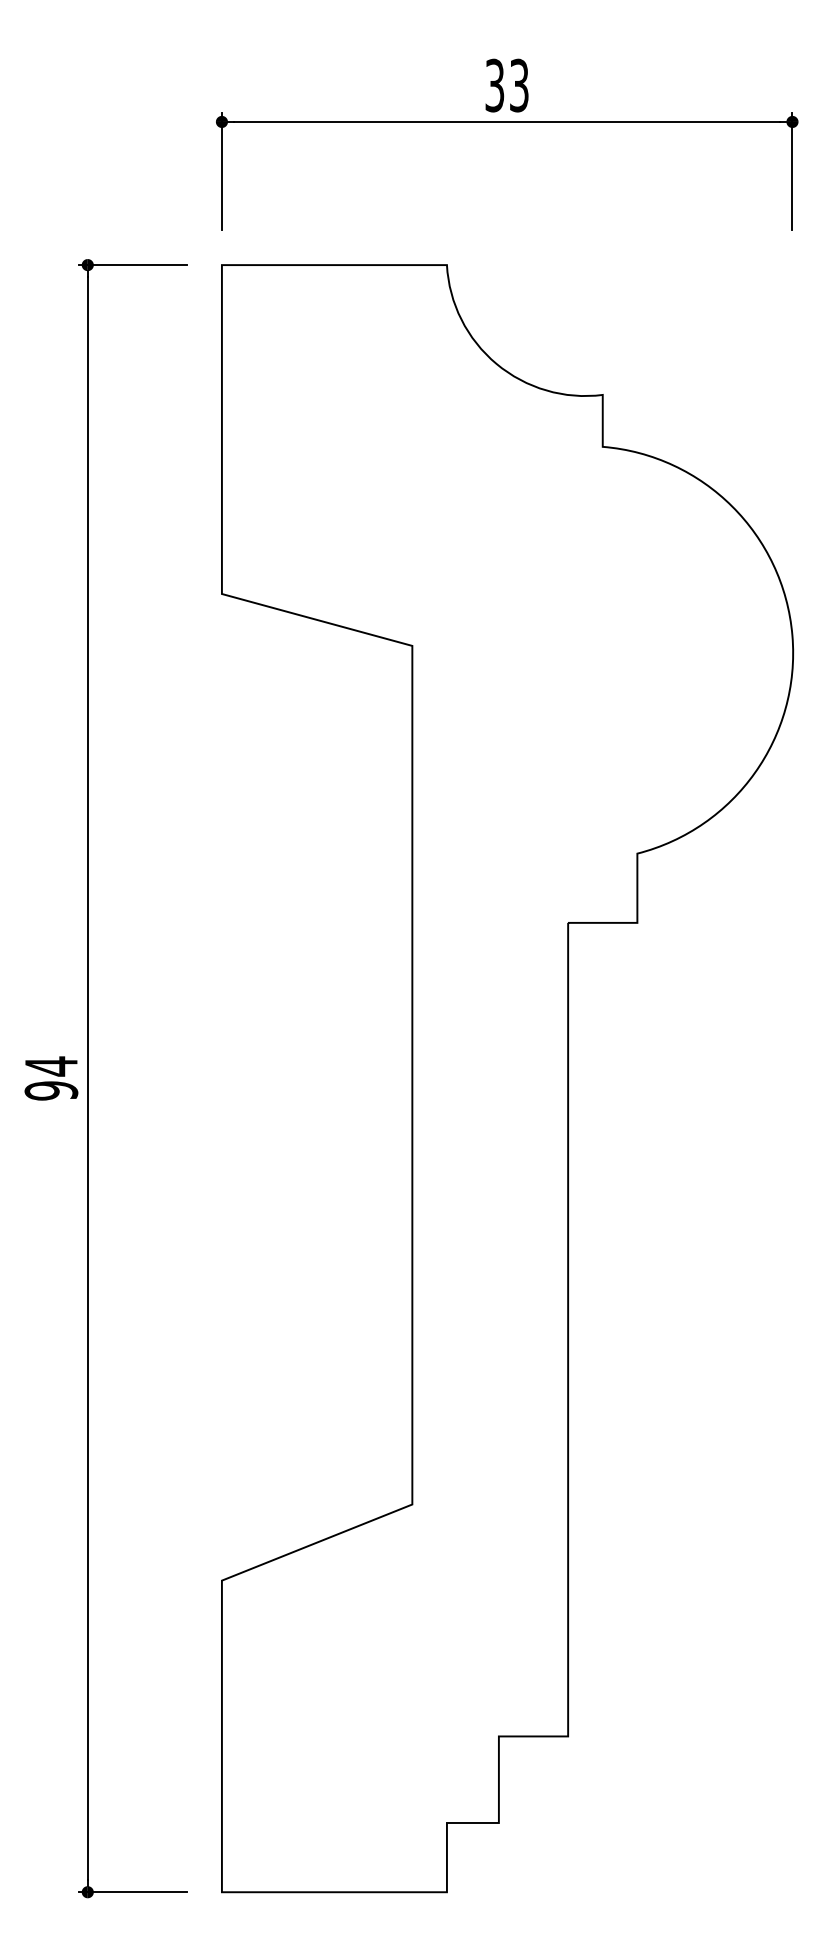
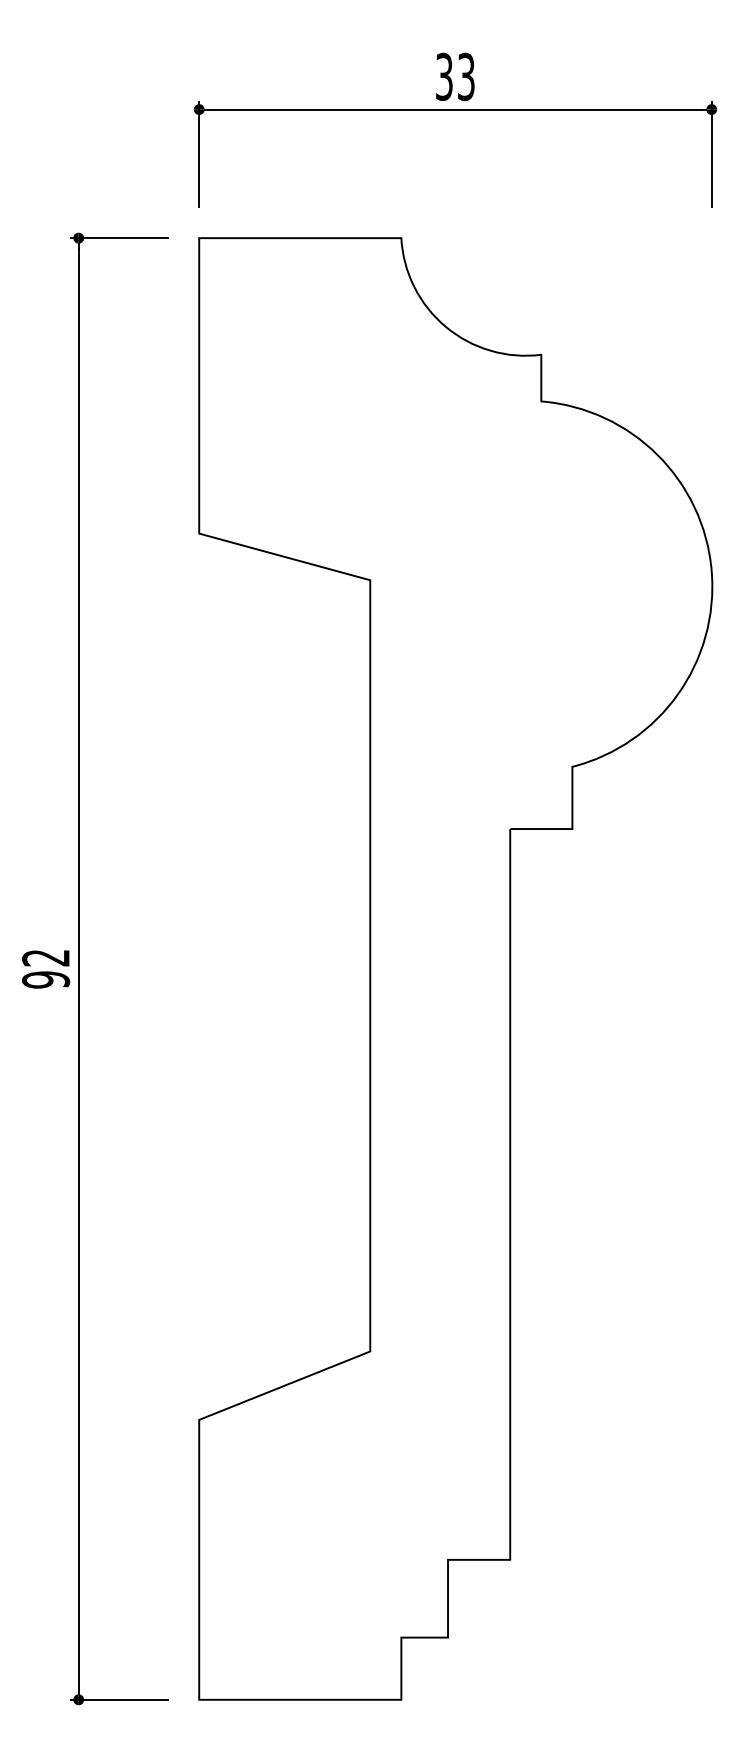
text: (50, 1066) -> (45, 958), 94 -> 92

